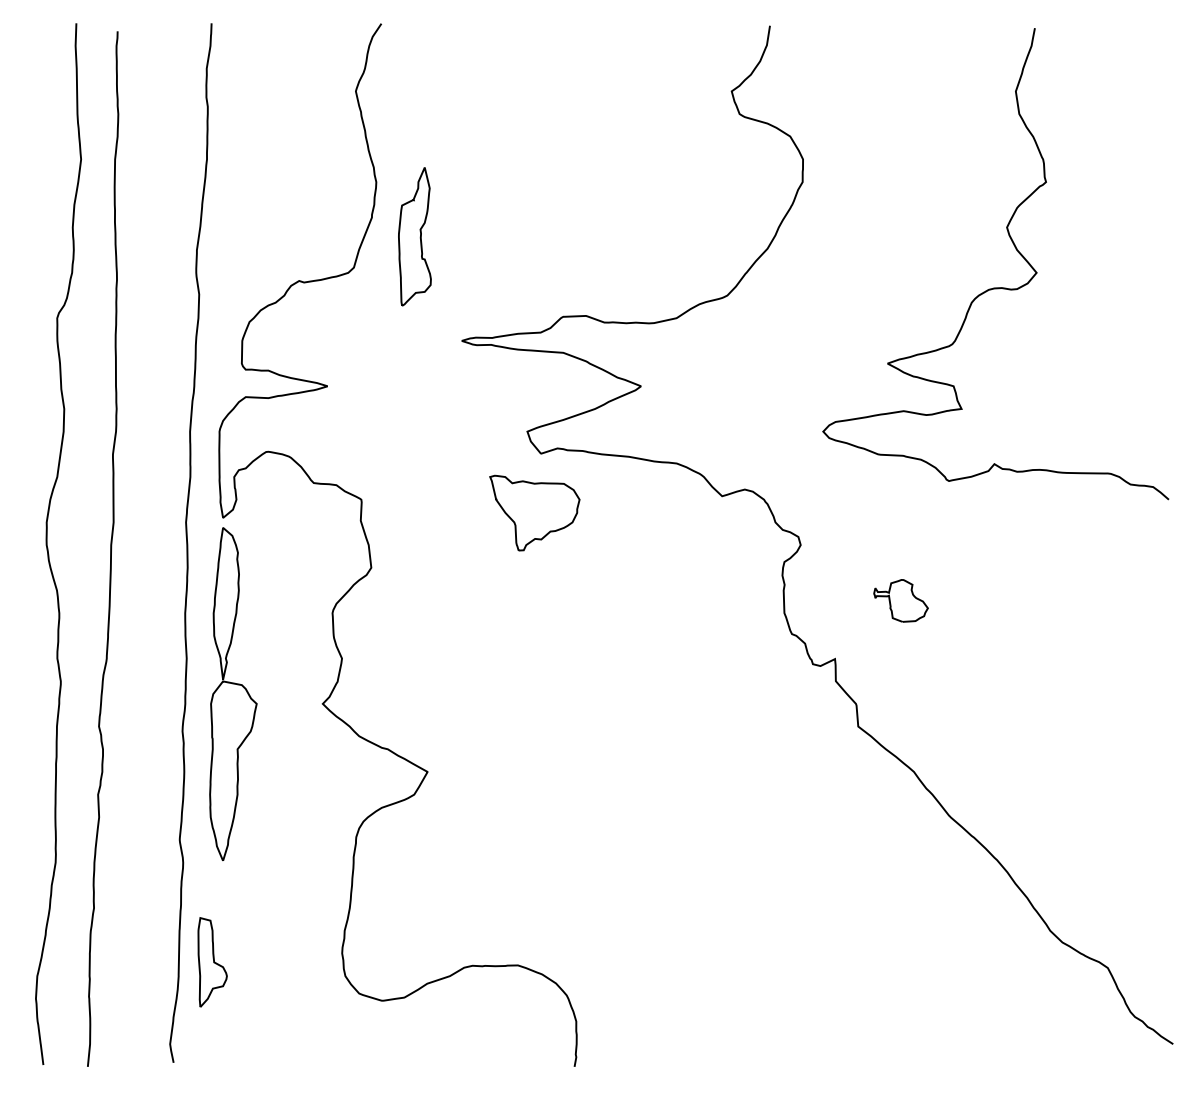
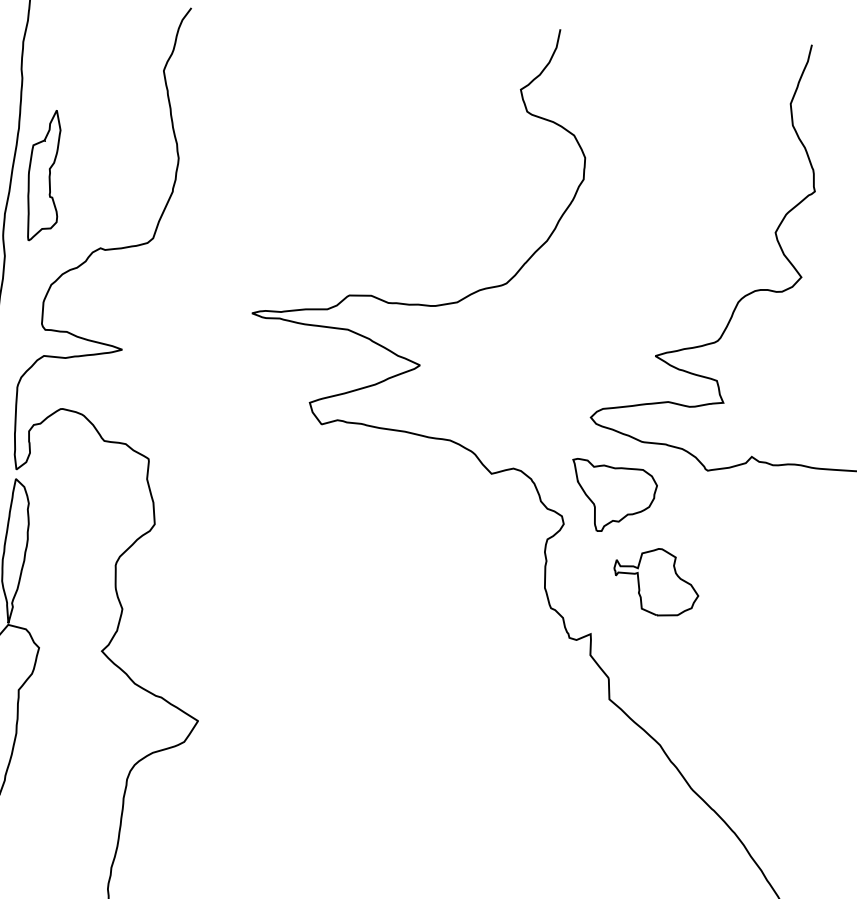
part: (414, 236) -> (43, 175), moved
part: (534, 512) -> (613, 495), moved
part: (900, 600) -> (655, 581), size x1.67

